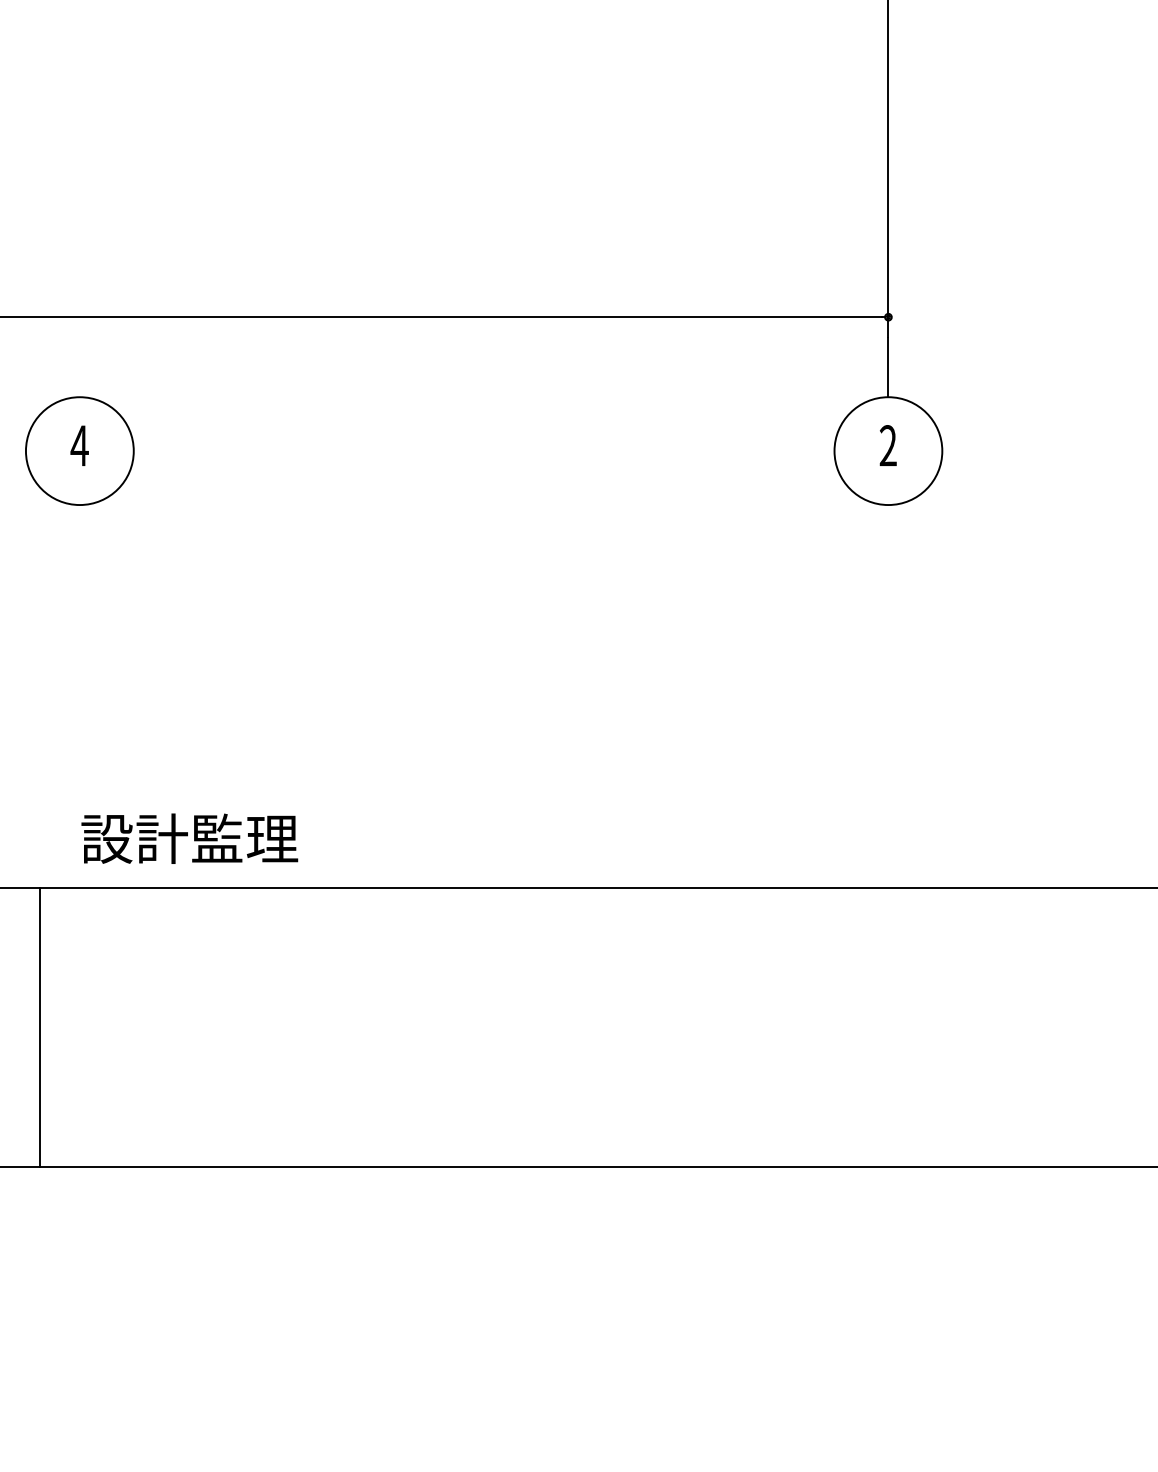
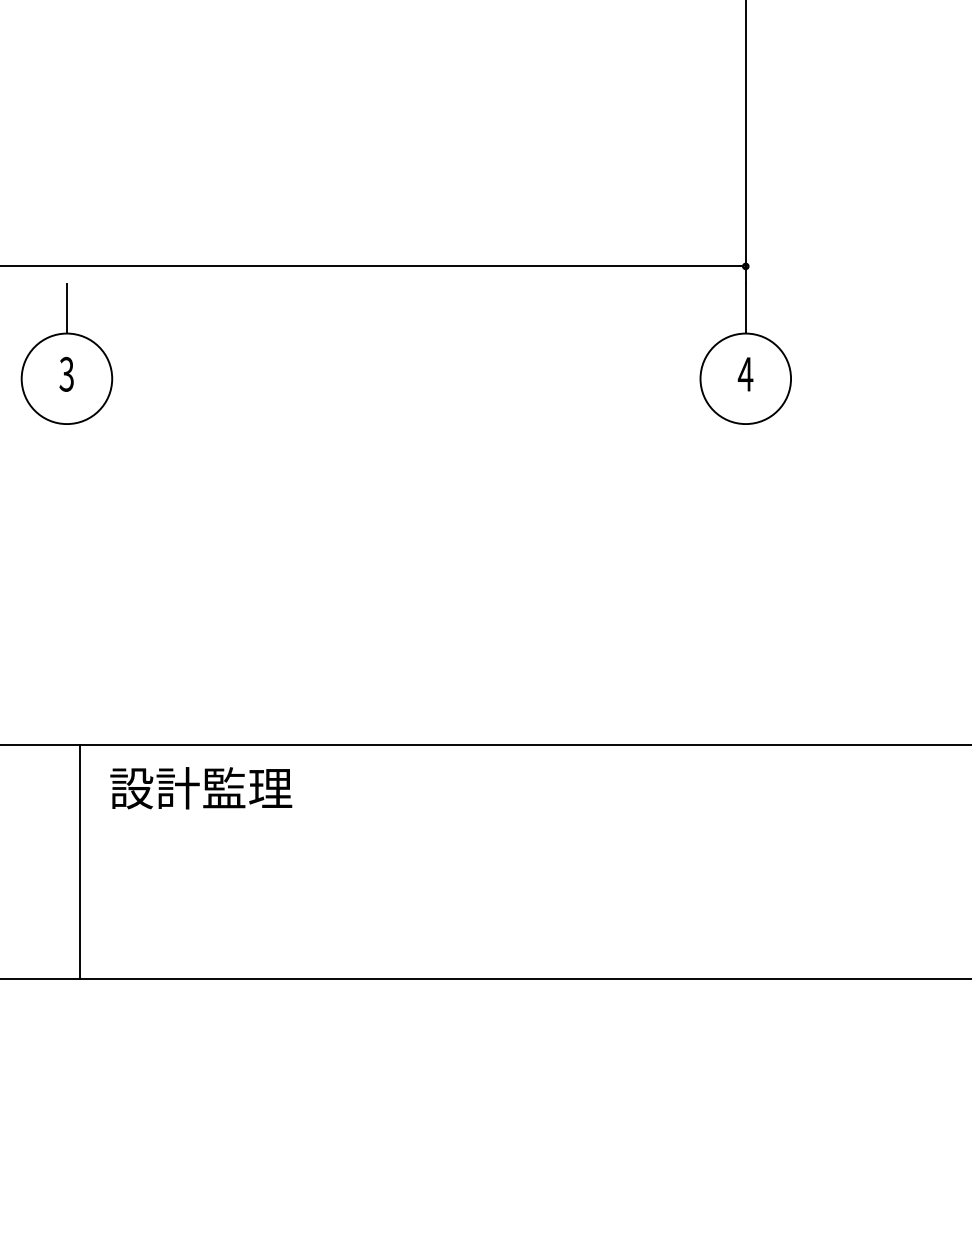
line: (79, 367) -> (66, 308), added
text: (79, 444) -> (66, 373), 4 -> 3
text: (888, 444) -> (745, 373), 2 -> 4
text: (190, 839) -> (201, 788), moved
line: (40, 1027) -> (80, 862), moved

